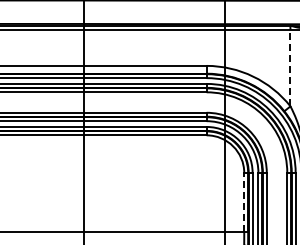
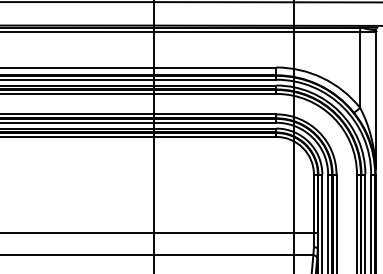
line: (290, 67) -> (360, 69), dashed -> solid
line: (243, 201) -> (313, 203), dashed -> solid

